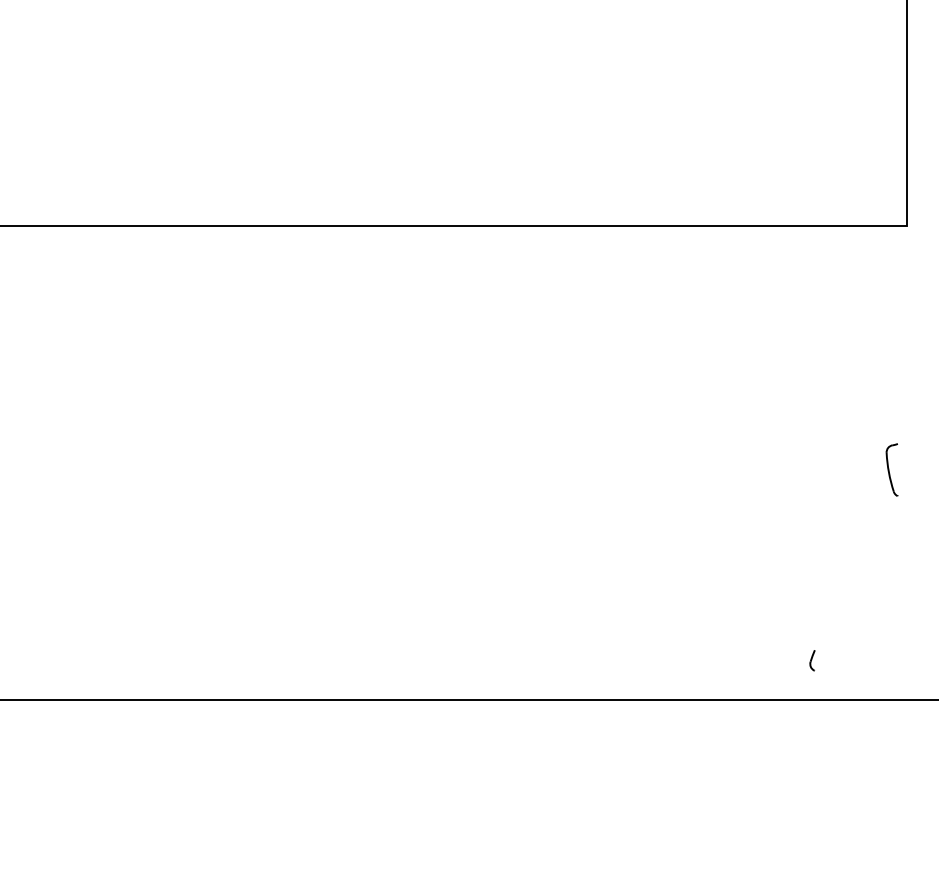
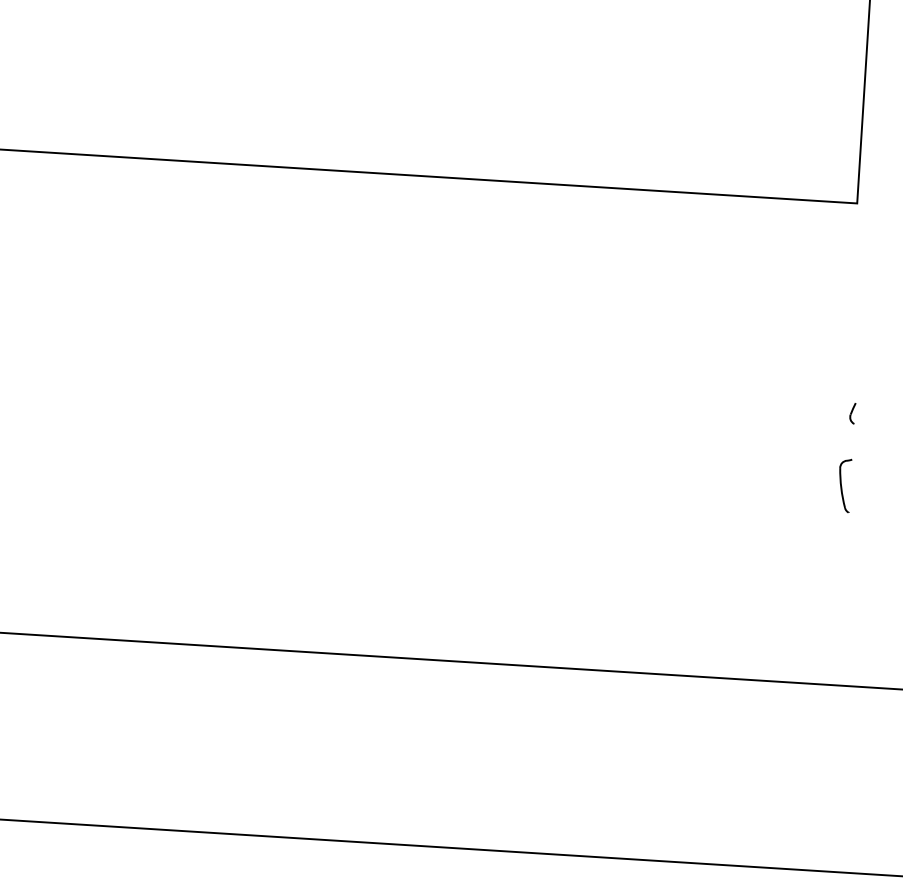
part: (891, 469) -> (844, 485), moved
part: (812, 660) -> (852, 413), moved

